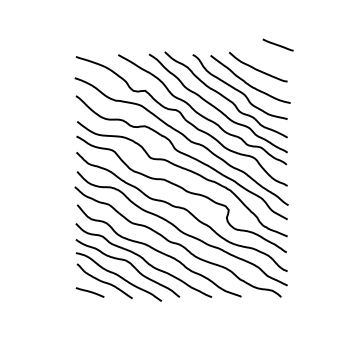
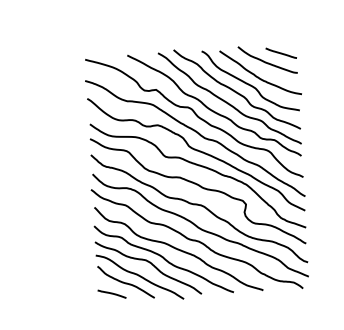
line: (277, 44) -> (280, 52), moved

